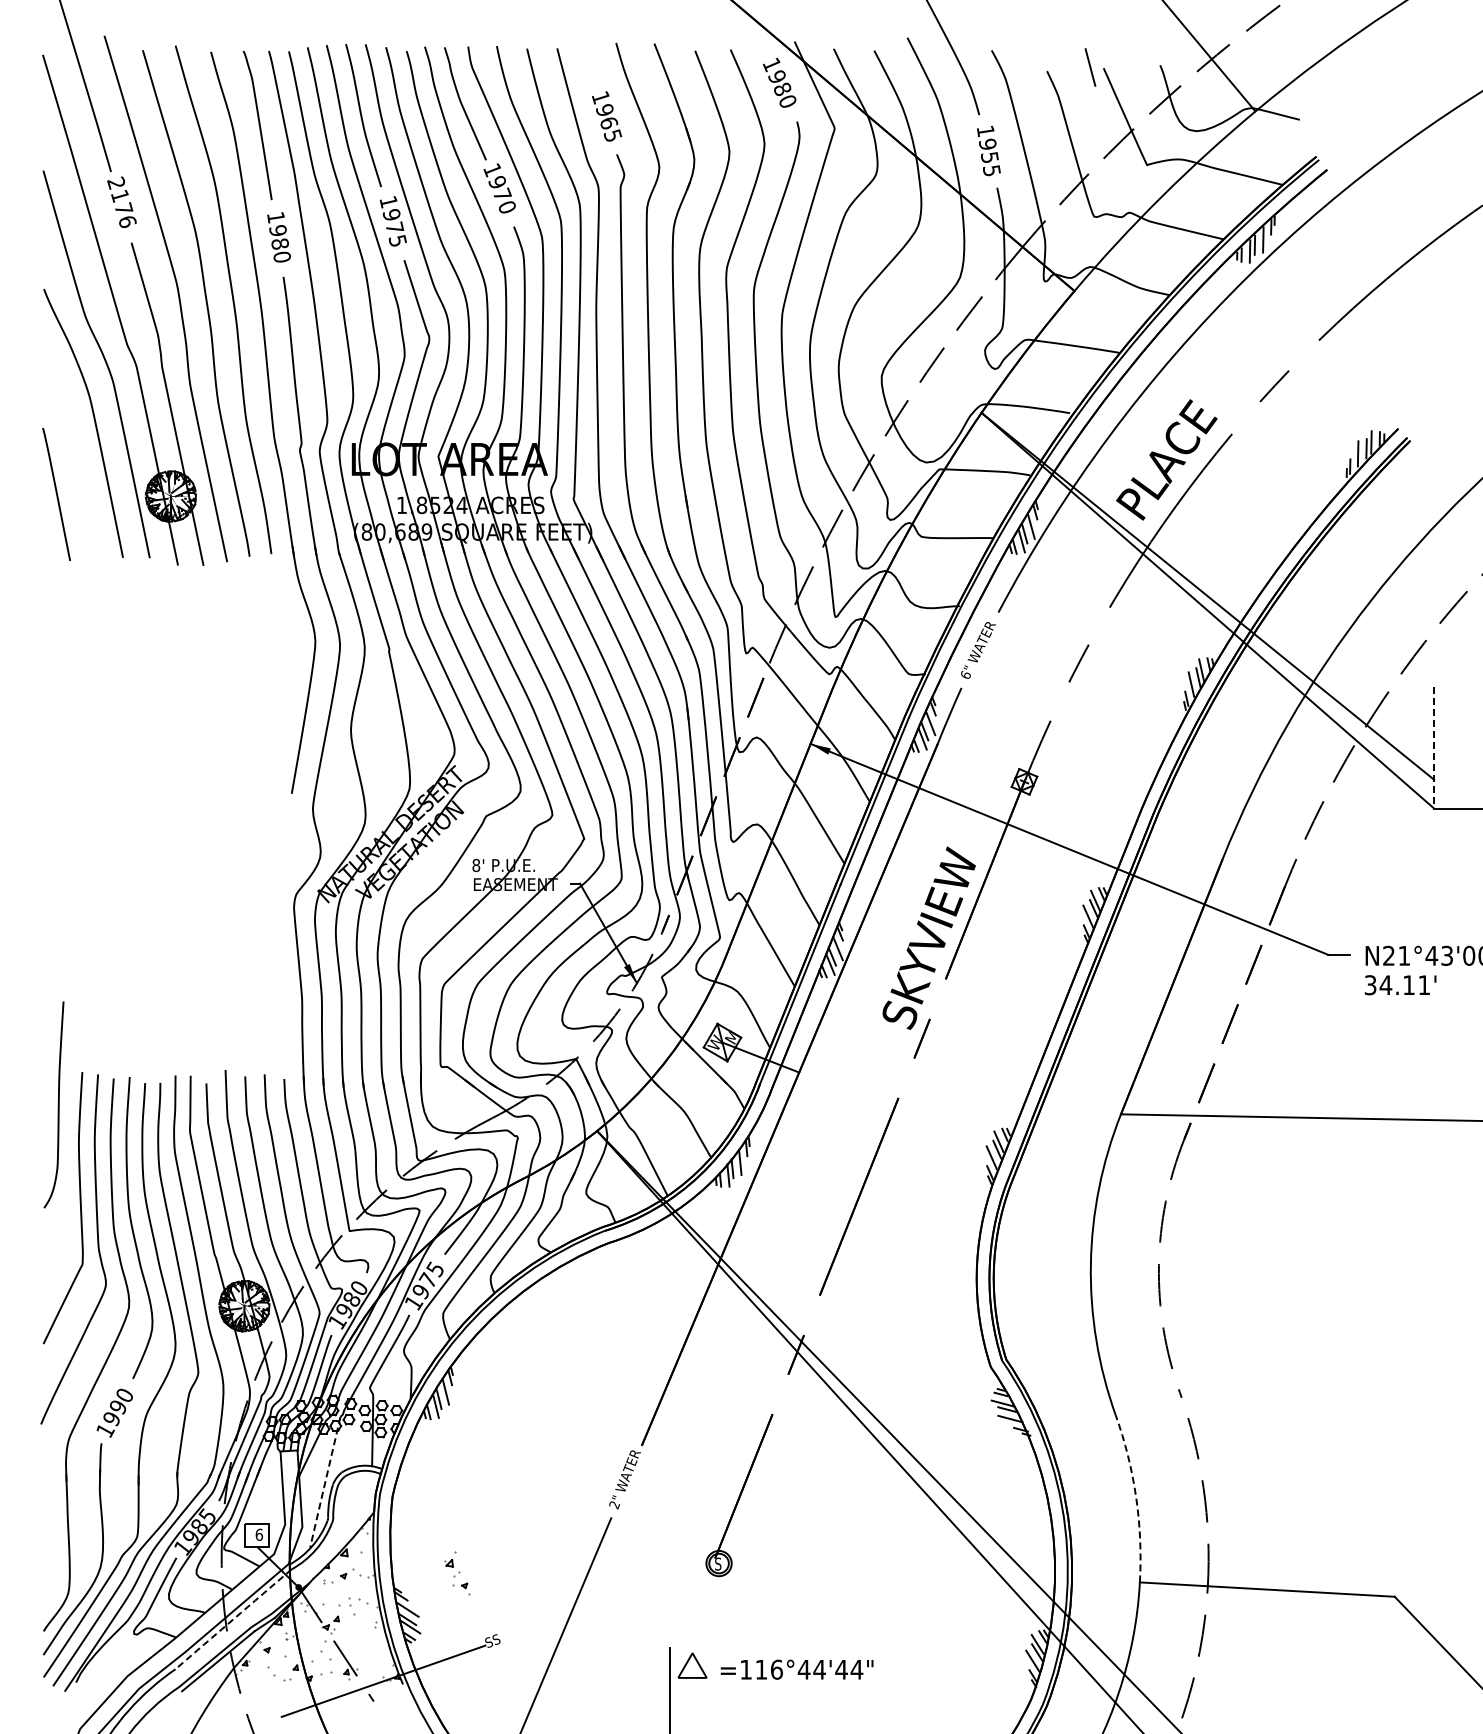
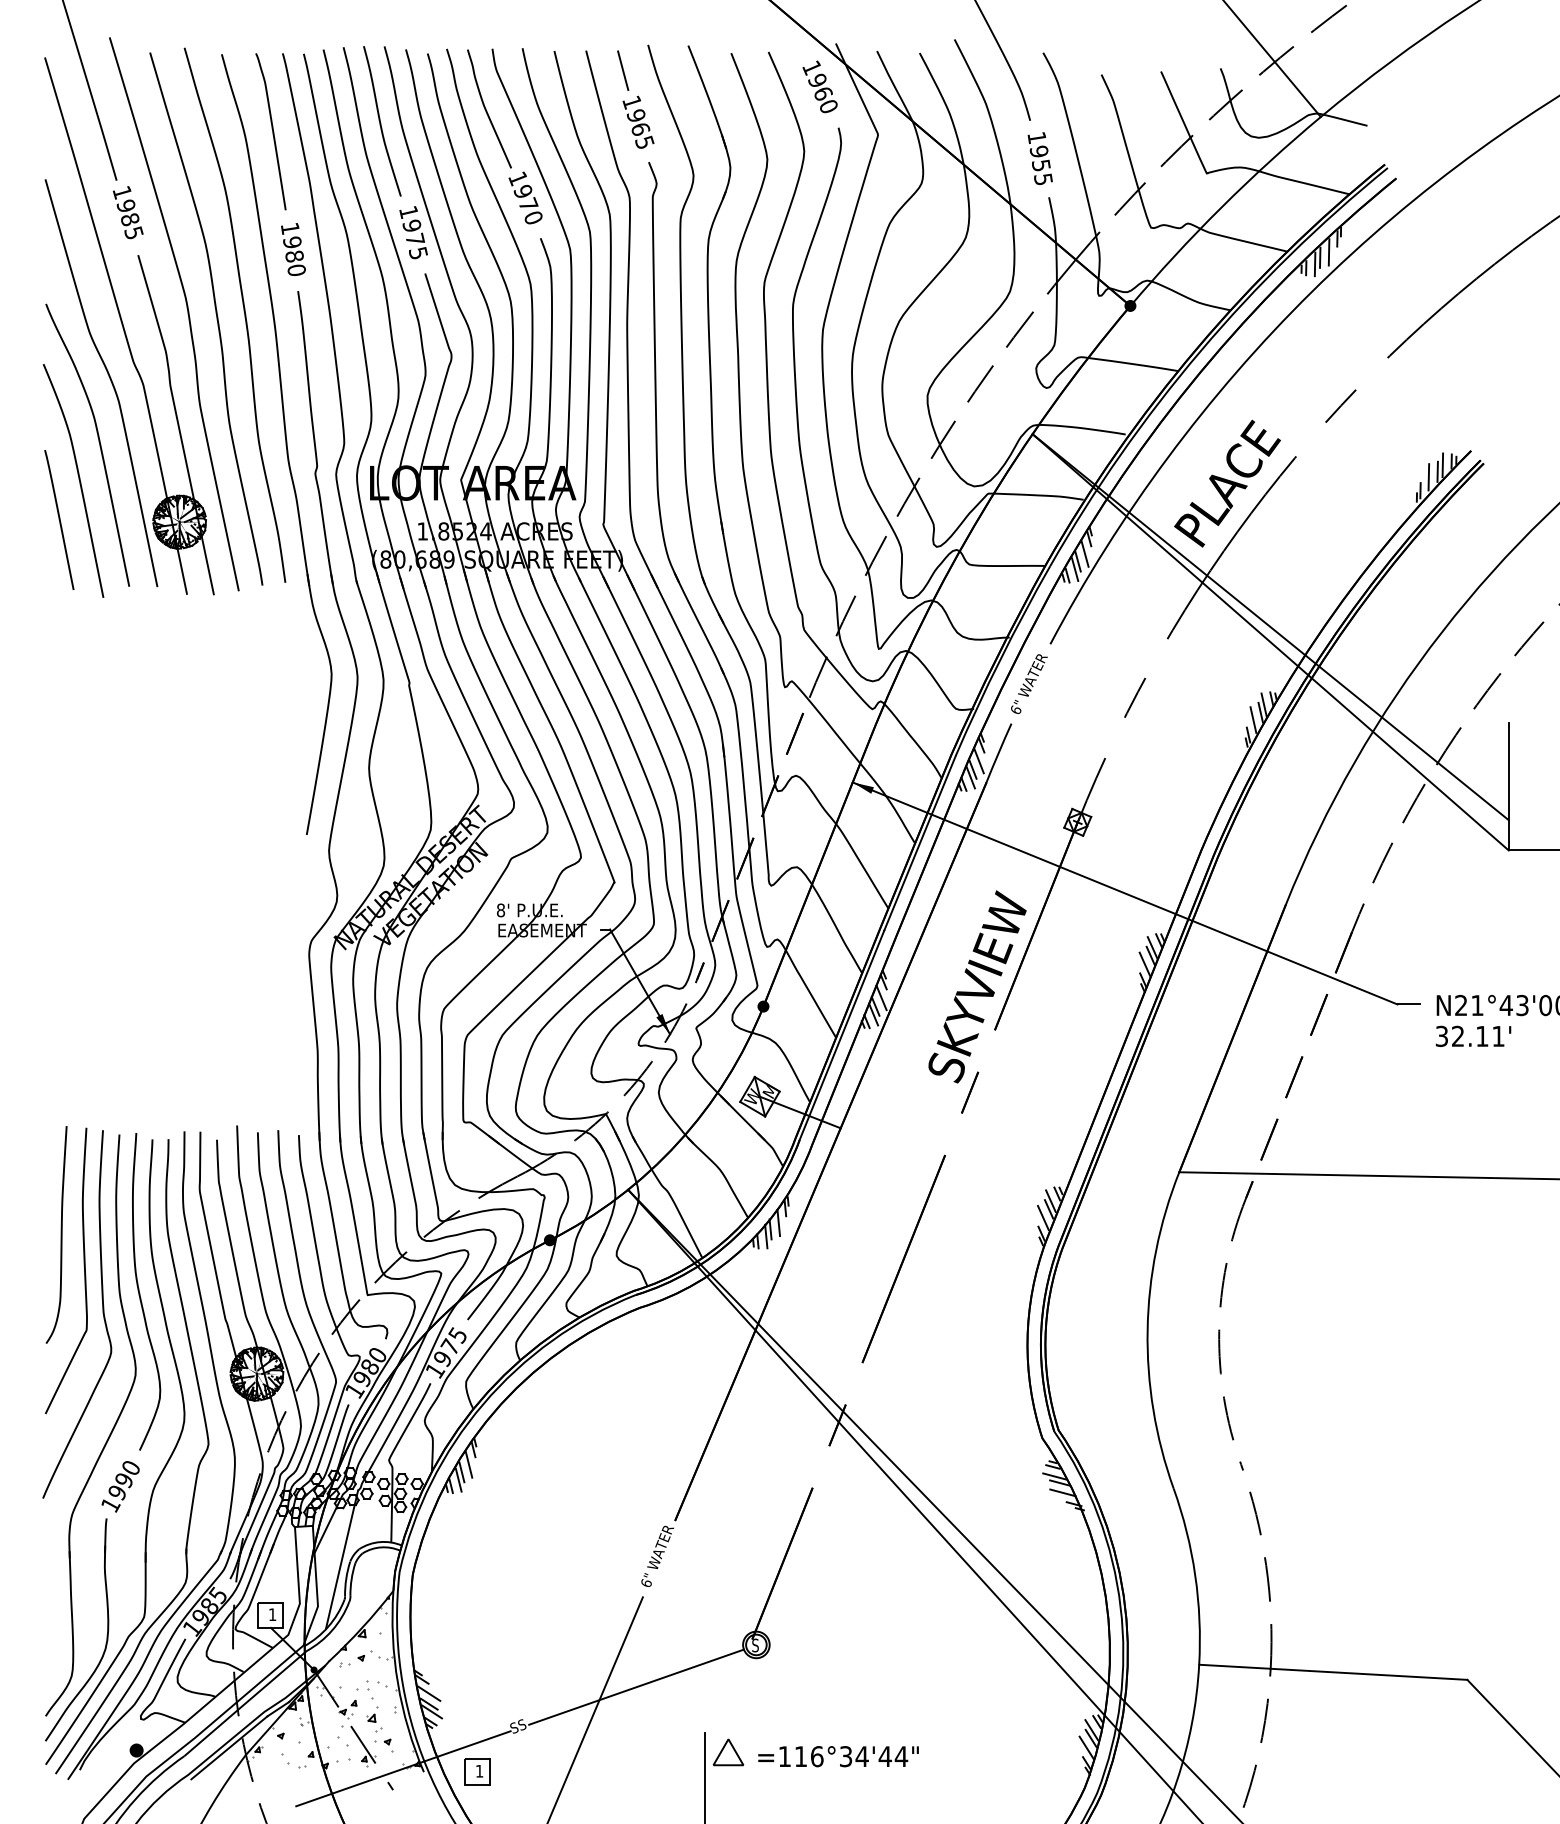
line: (1090, 67) -> (623, 70), moved
text: (782, 88) -> (823, 92), 1980 -> 1960
text: (121, 201) -> (127, 211), 2176 -> 1985
fill: (1074, 290) -> (1130, 305), added
curve: (74, 455) -> (78, 479), added
line: (1434, 747) -> (1509, 786), dashed -> solid
fill: (725, 956) -> (763, 1006), added
text: (1385, 984) -> (1457, 1035), 34.11' -> 32.11'
curve: (57, 1104) -> (60, 1234), moved
fill: (522, 1178) -> (549, 1239), added
line: (325, 1482) -> (342, 1559), dashed -> solid
arc: (1136, 1497) -> (1195, 1575), dashed -> solid
text: (614, 1505) -> (646, 1583), 2" -> 6"
text: (259, 1534) -> (272, 1614), 6 -> 1
part: (457, 1573) -> (380, 1729), moved
line: (605, 1603) -> (636, 1686), added
arc: (233, 1619) -> (245, 1703), dashed -> solid
fill: (129, 1663) -> (136, 1750), added
text: (803, 1669) -> (845, 1756), =116°44'44" -> =116°34'44"
part: (453, 1683) -> (476, 1771), added

